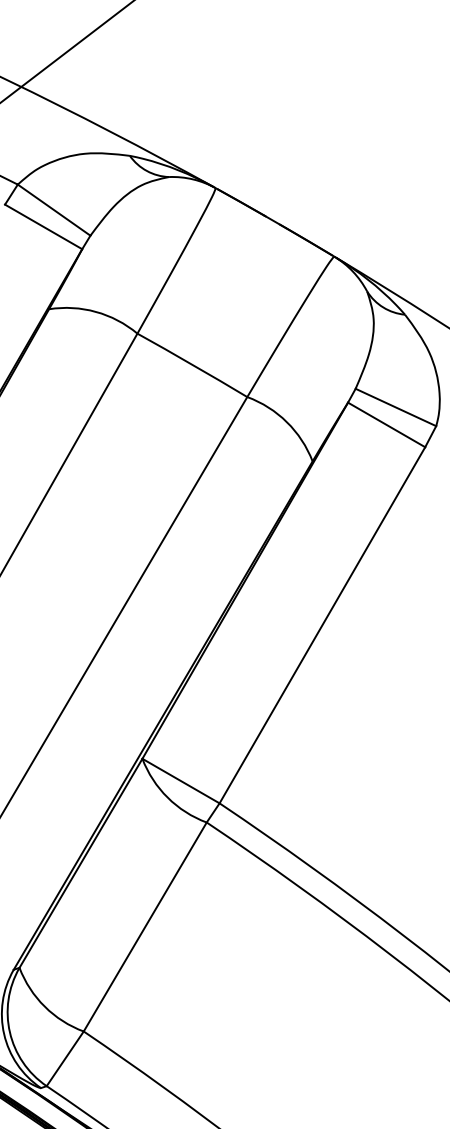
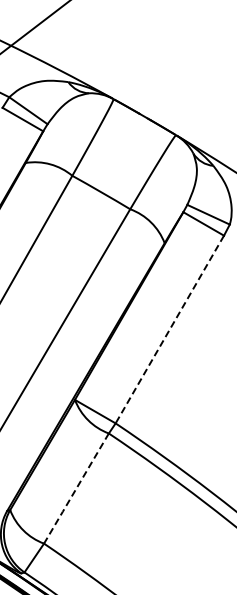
line: (321, 625) -> (169, 329), solid -> dashed
line: (143, 928) -> (75, 489), solid -> dashed

